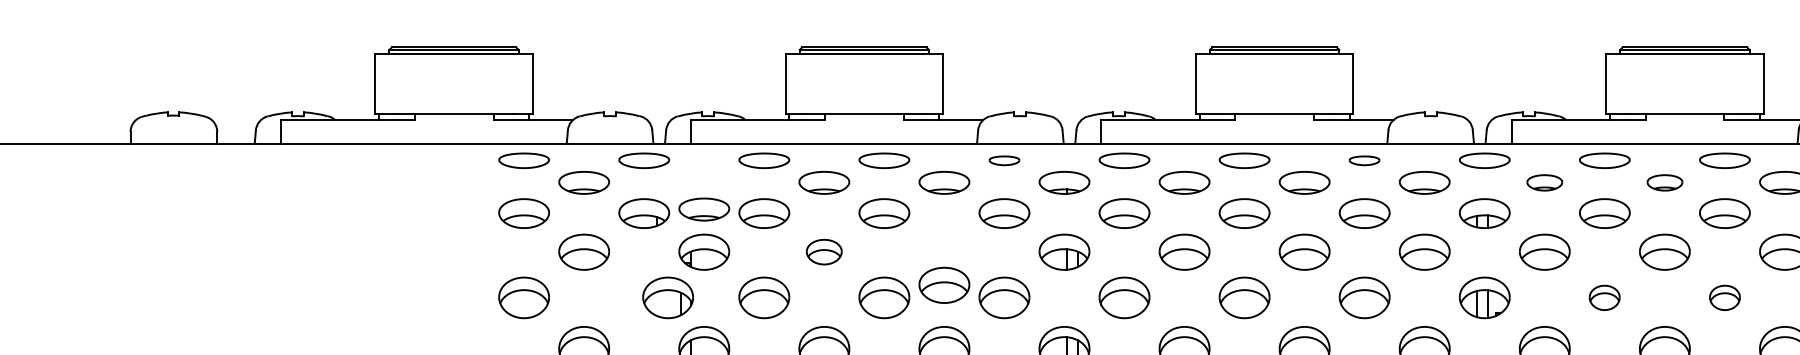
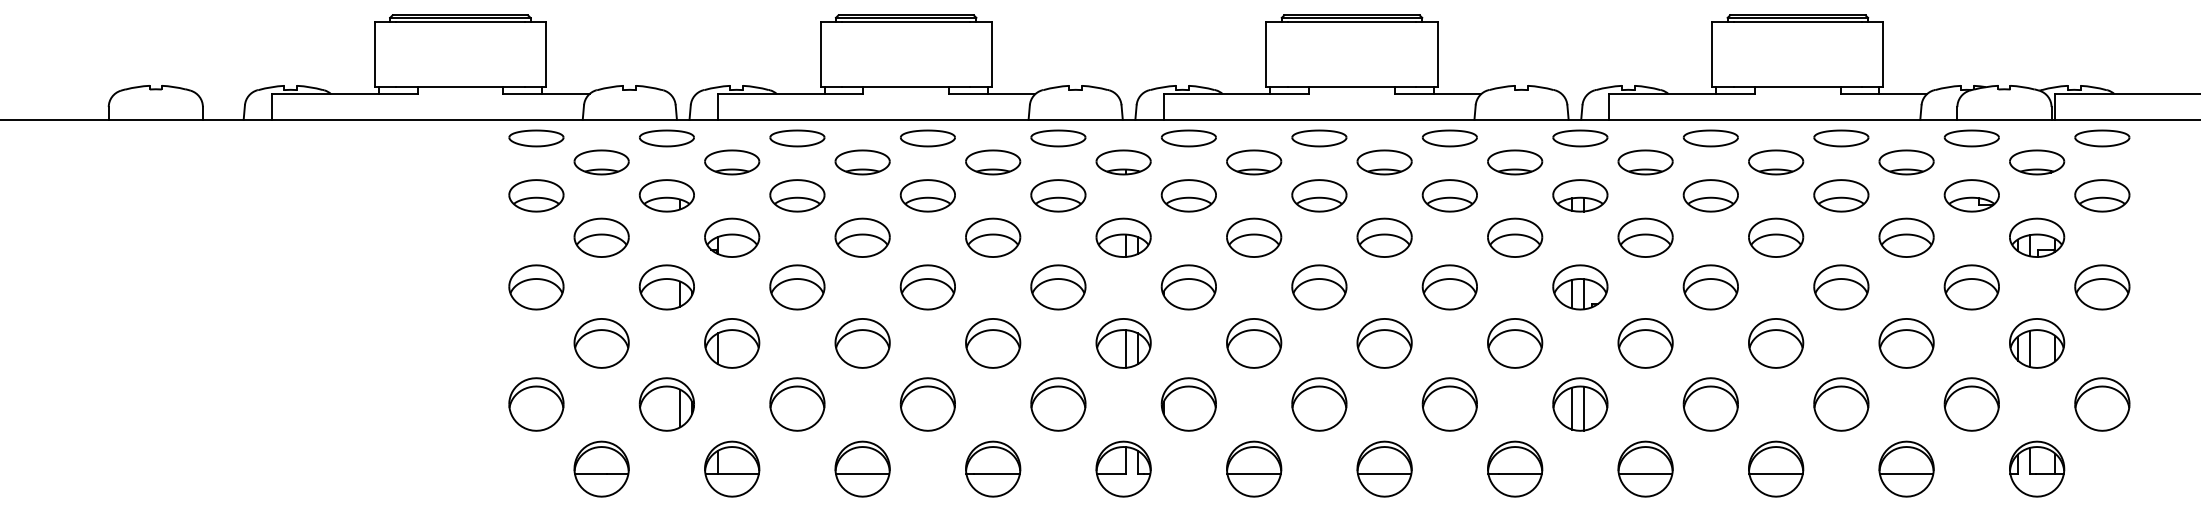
part: (1004, 160) -> (1058, 138), size x1.67
part: (1364, 160) -> (1449, 138), size x1.67
part: (1544, 182) -> (1645, 162), size x1.43
part: (1665, 182) -> (1776, 162), size x1.43
part: (704, 209) -> (732, 162), moved
part: (824, 251) -> (862, 237), size x1.43
part: (944, 285) -> (993, 237), moved
part: (667, 297) -> (666, 287), moved
part: (1604, 297) -> (1710, 287), size x1.67
part: (1725, 297) -> (1841, 287), size x1.67

